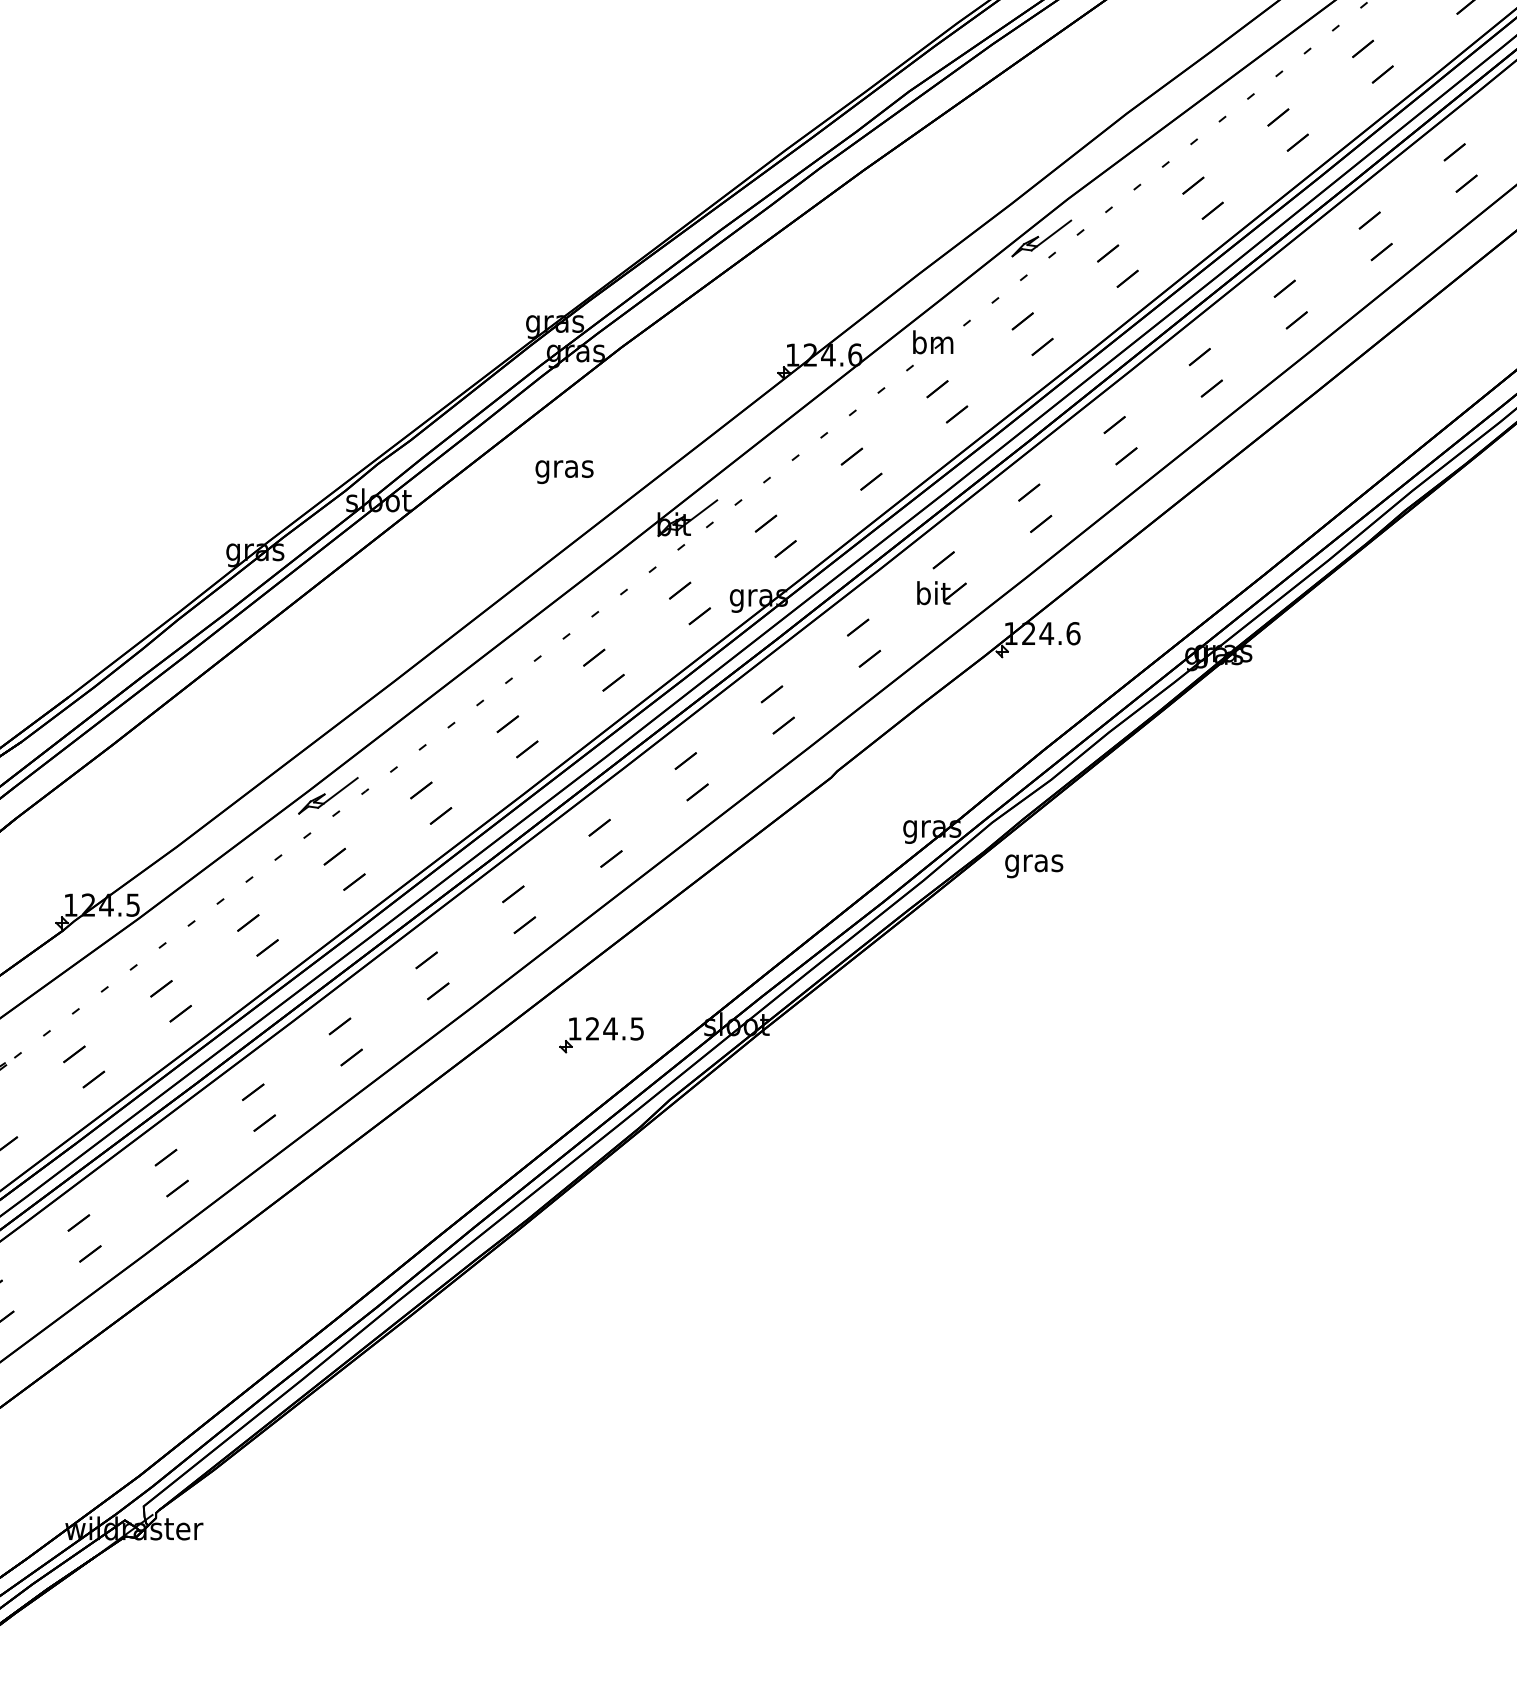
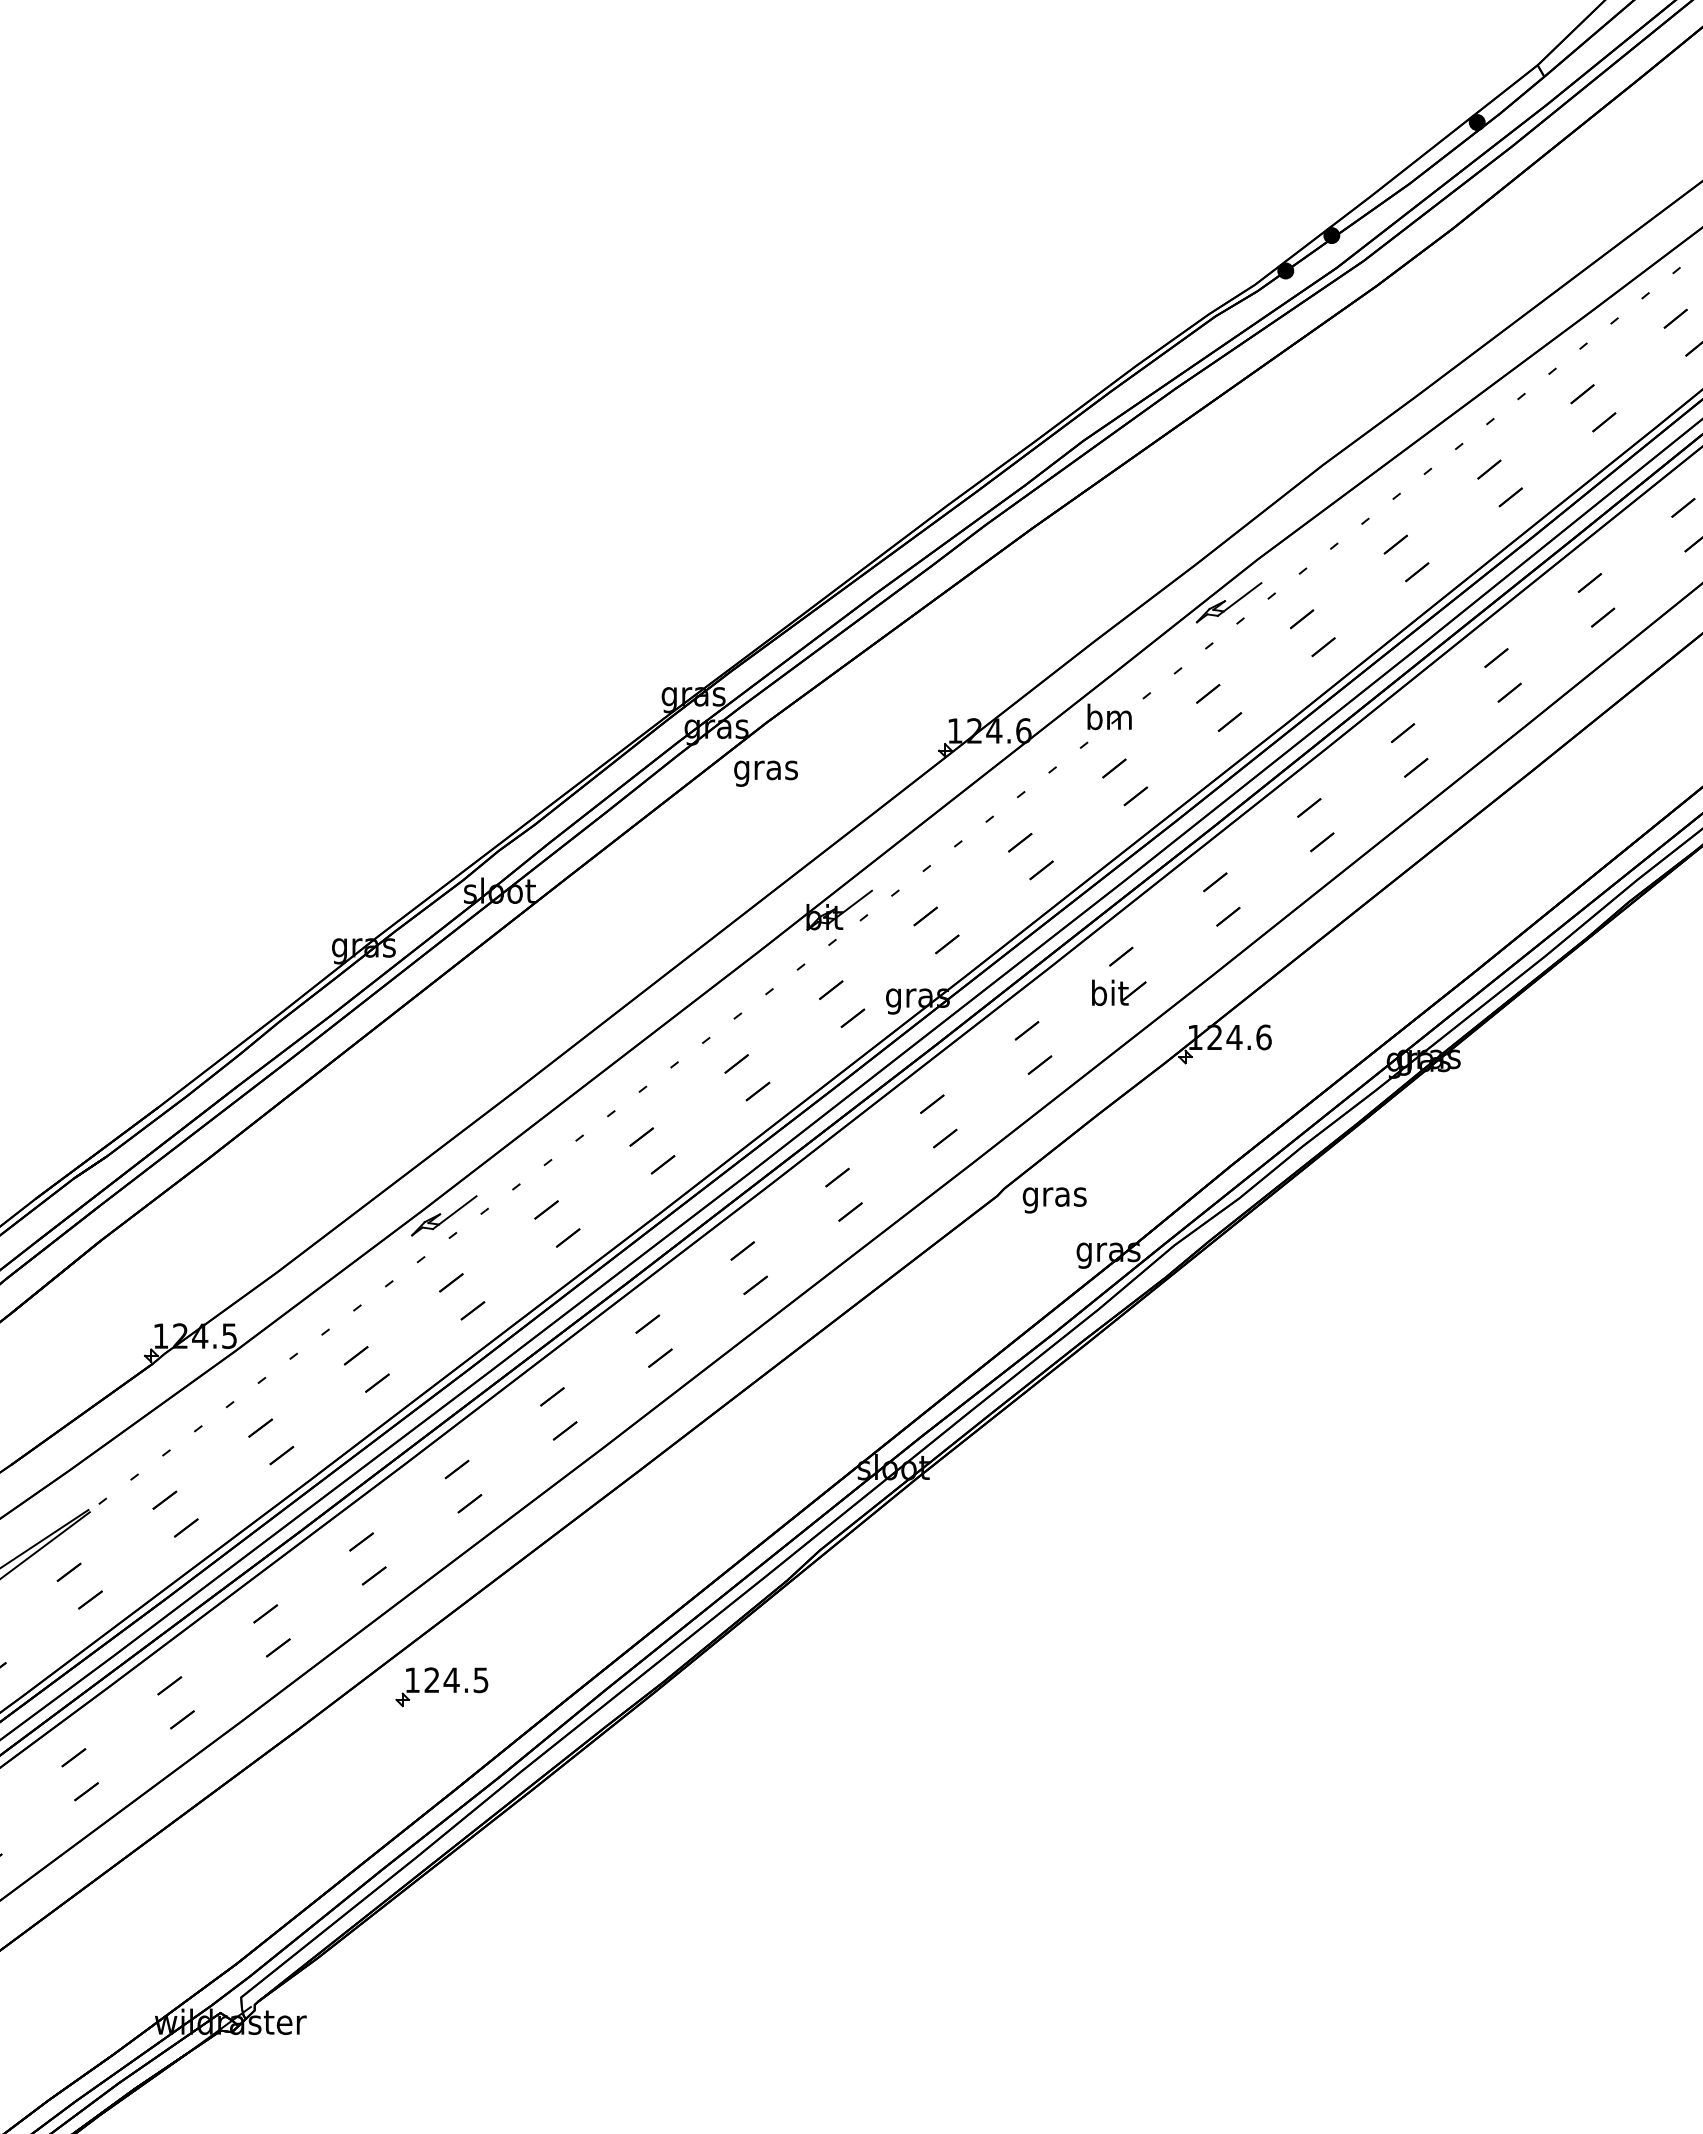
text: (564, 471) -> (765, 773), moved
text: (1033, 866) -> (1054, 1200), moved
part: (601, 1035) -> (441, 1687), moved

